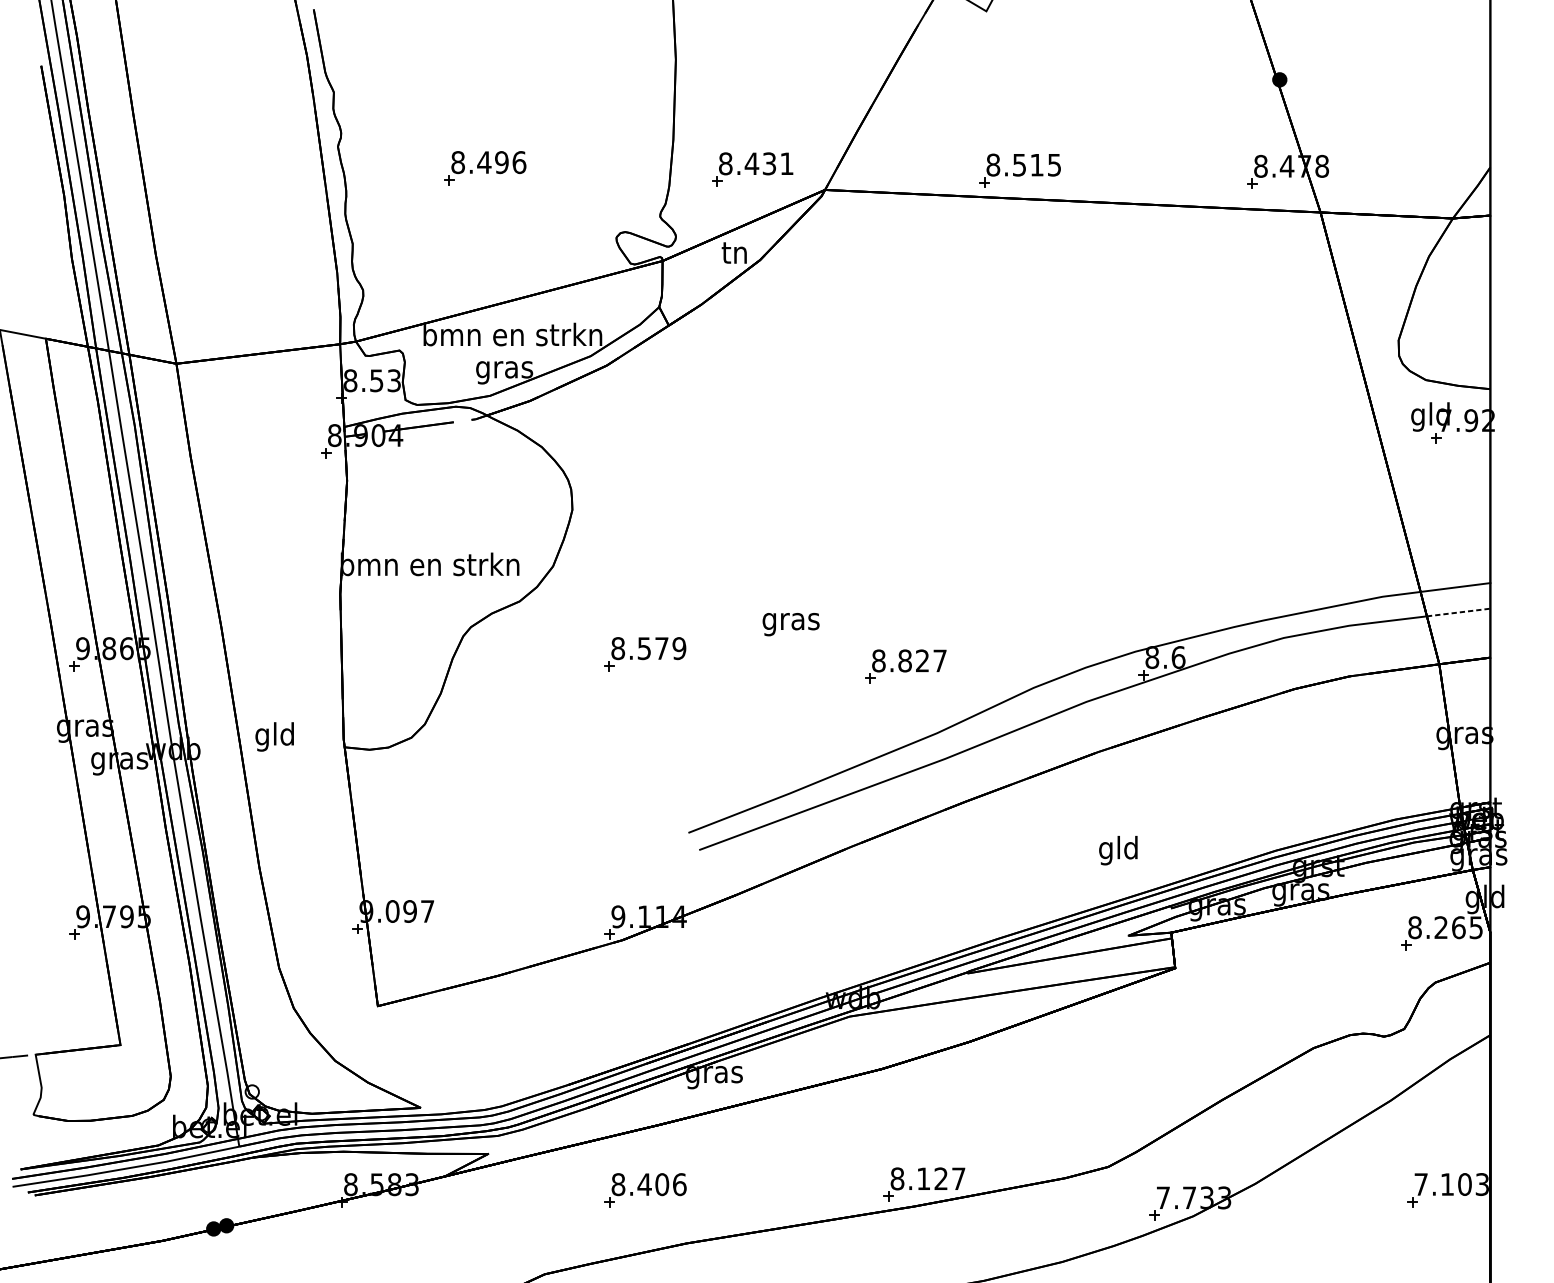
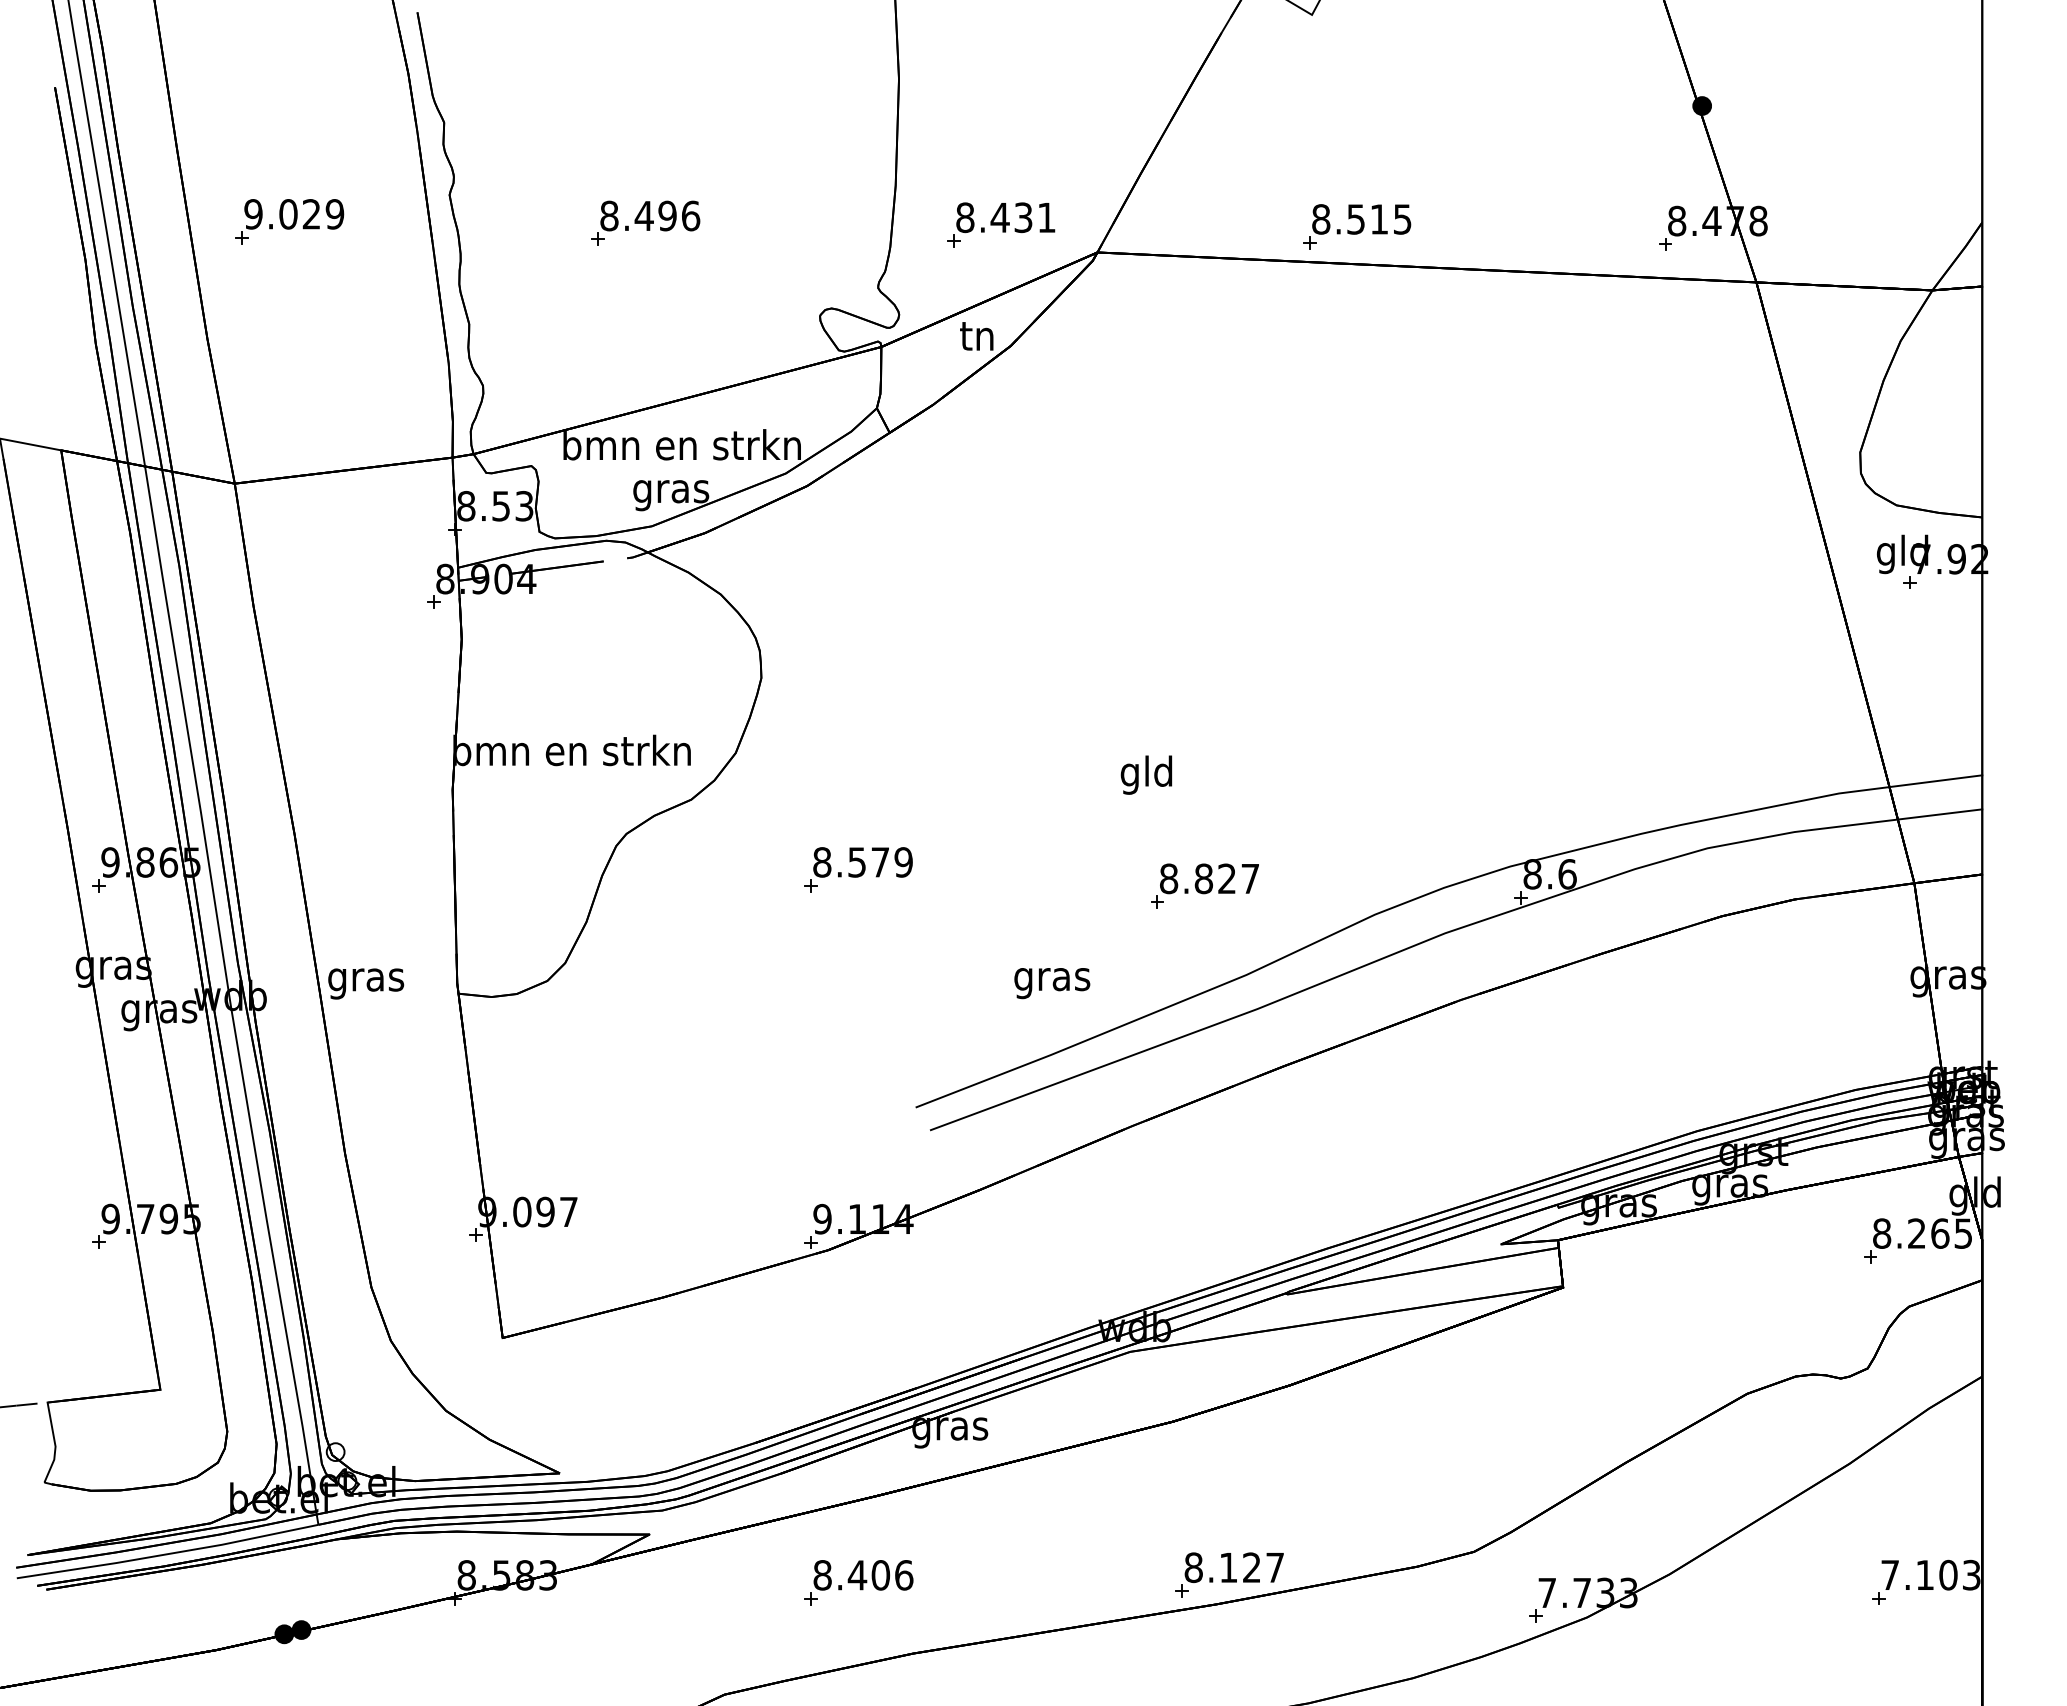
part: (217, 166) -> (289, 221), added
line: (1458, 612) -> (1940, 814), dashed -> solid
text: (791, 624) -> (1052, 983), moved
text: (275, 736) -> (366, 979), gld -> gras
text: (1118, 850) -> (1146, 774), moved

